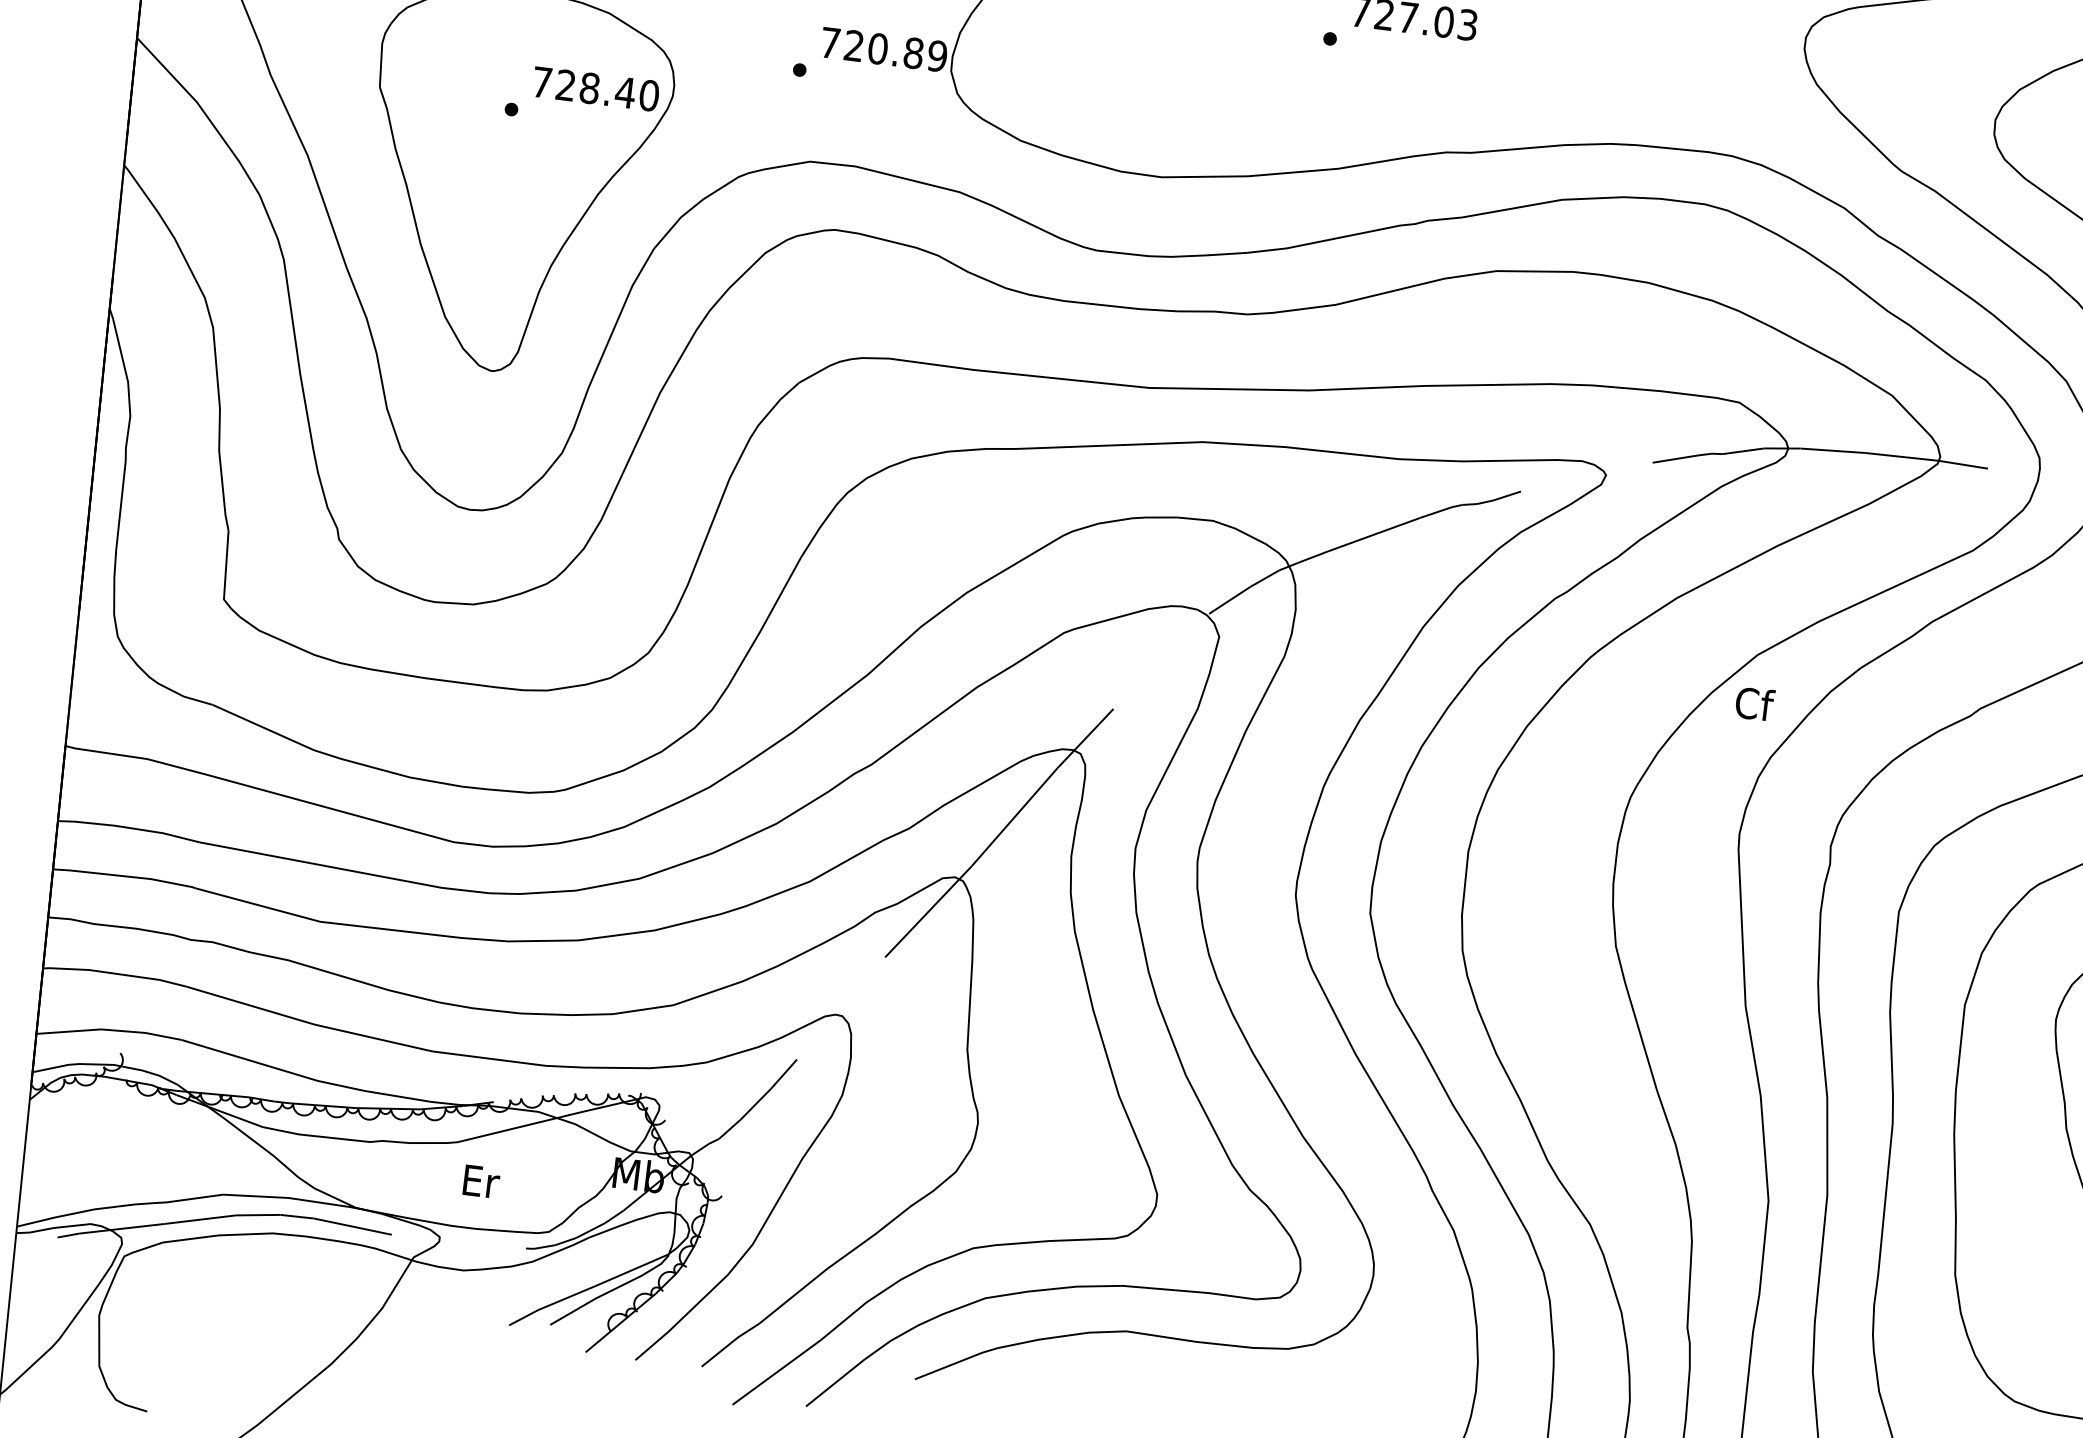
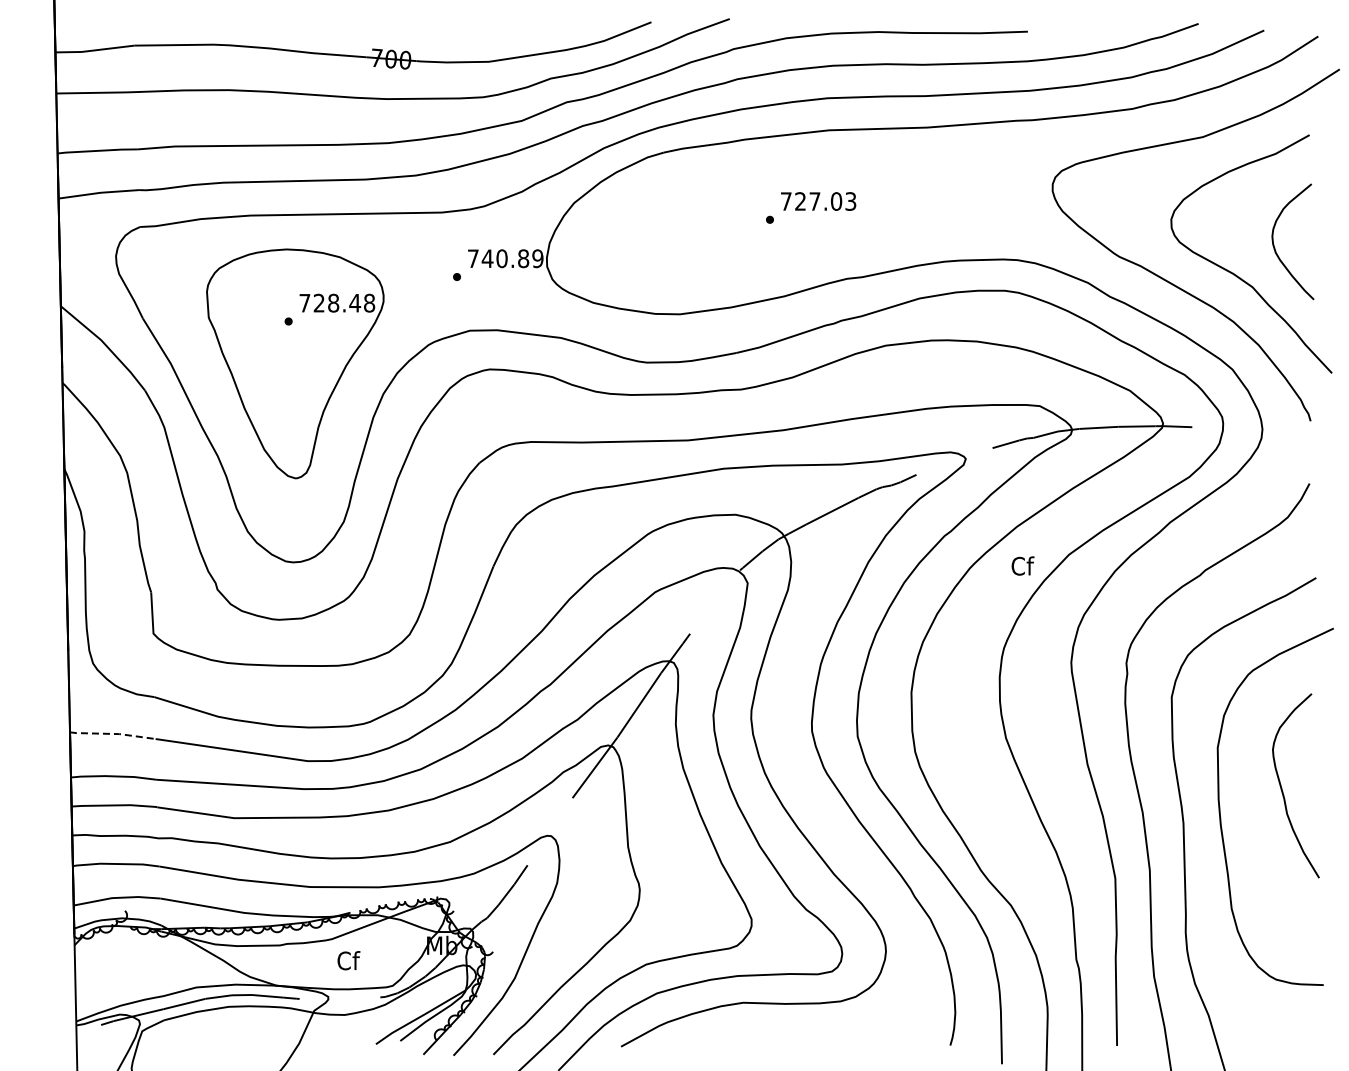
text: (853, 45) -> (487, 258), 720.89 -> 740.89
text: (649, 96) -> (369, 303), 728.40 -> 728.48
text: (1754, 702) -> (1022, 565), moved
line: (135, 756) -> (112, 733), solid -> dashed
text: (480, 1180) -> (348, 960), Er -> Cf

